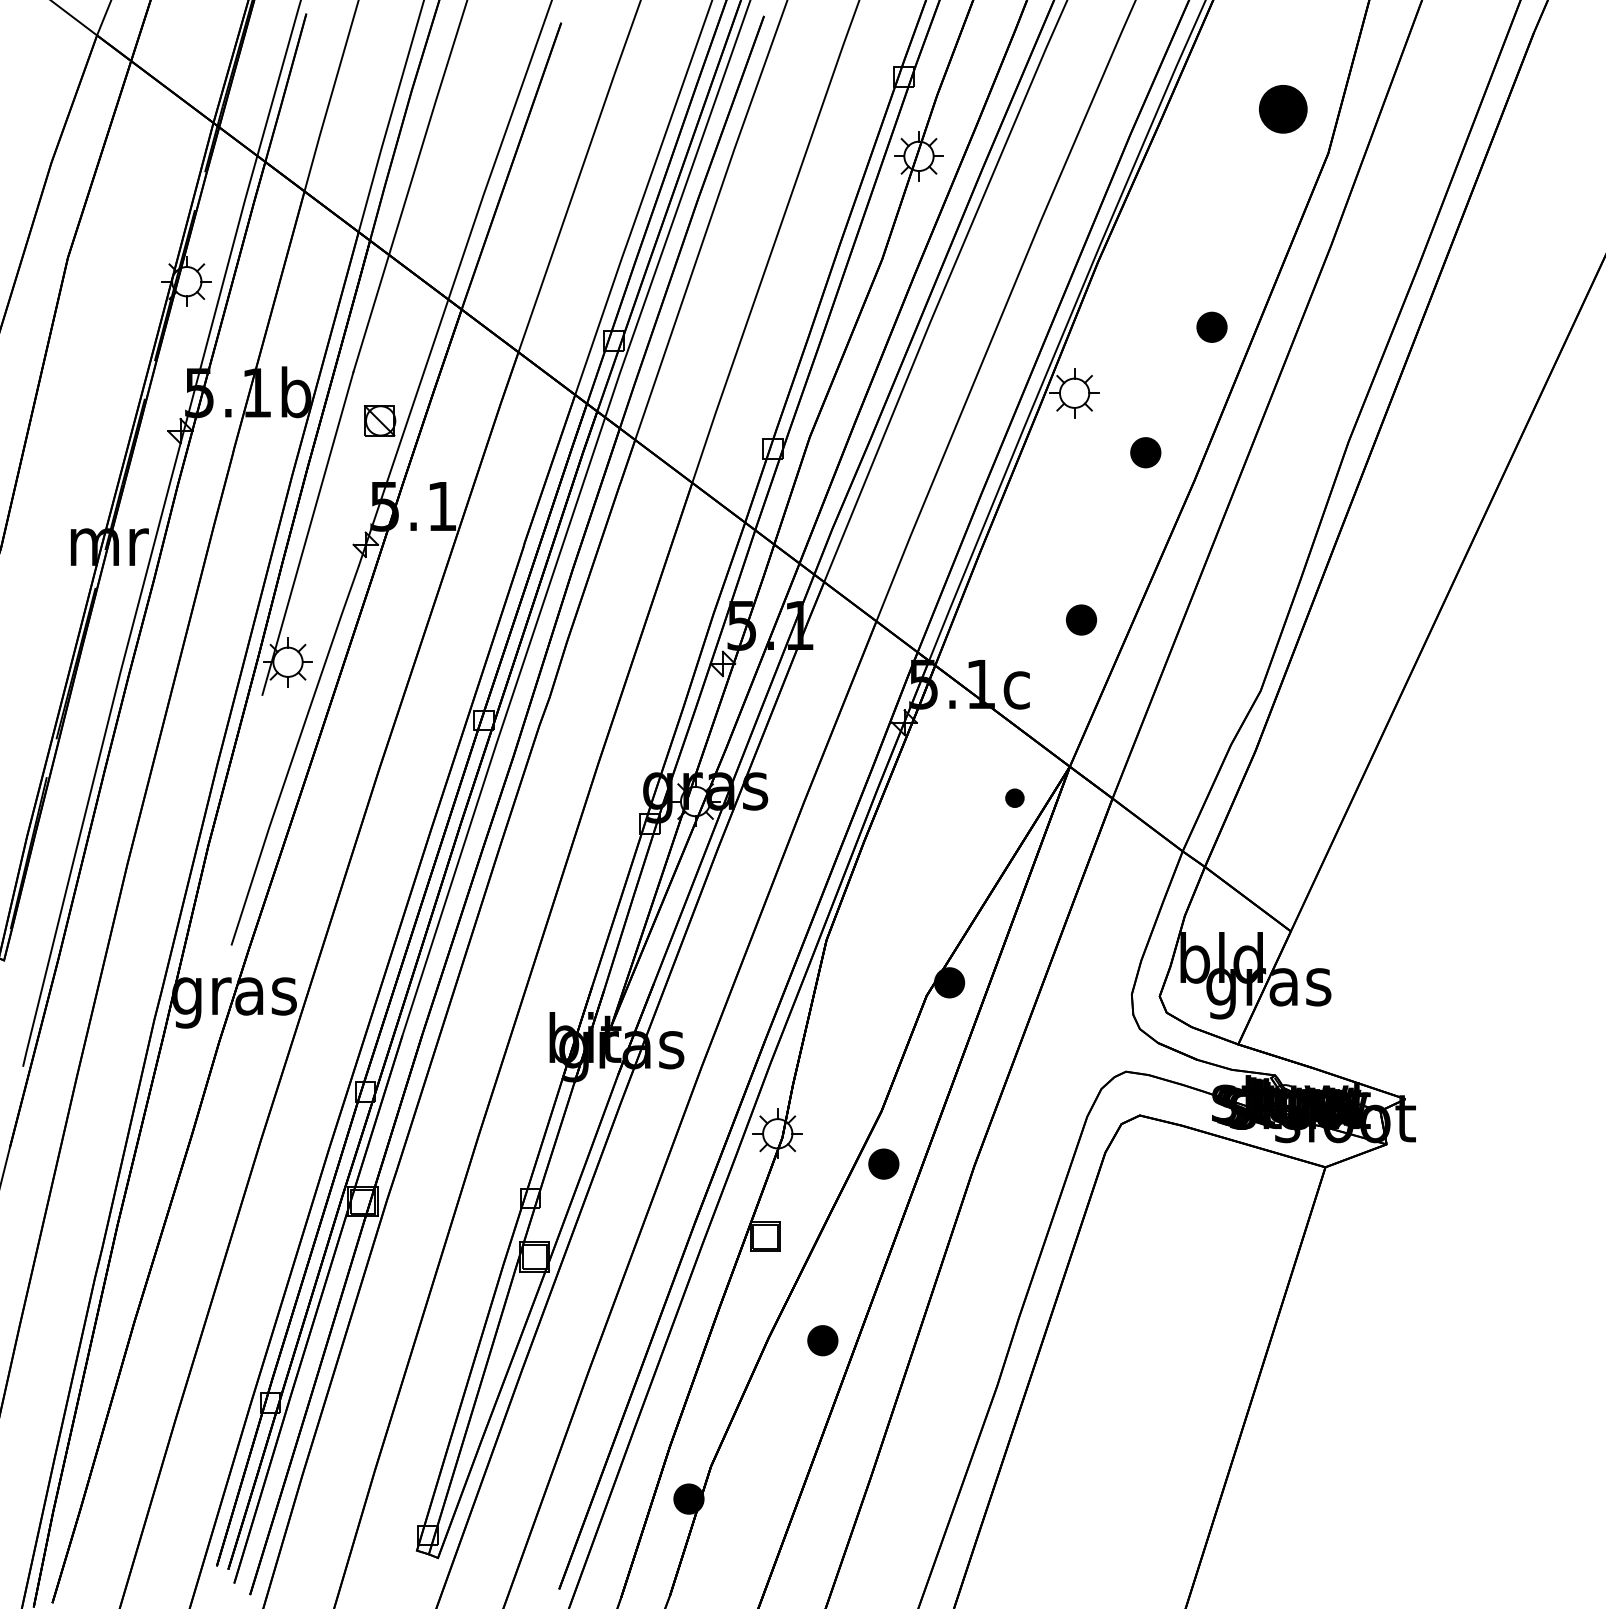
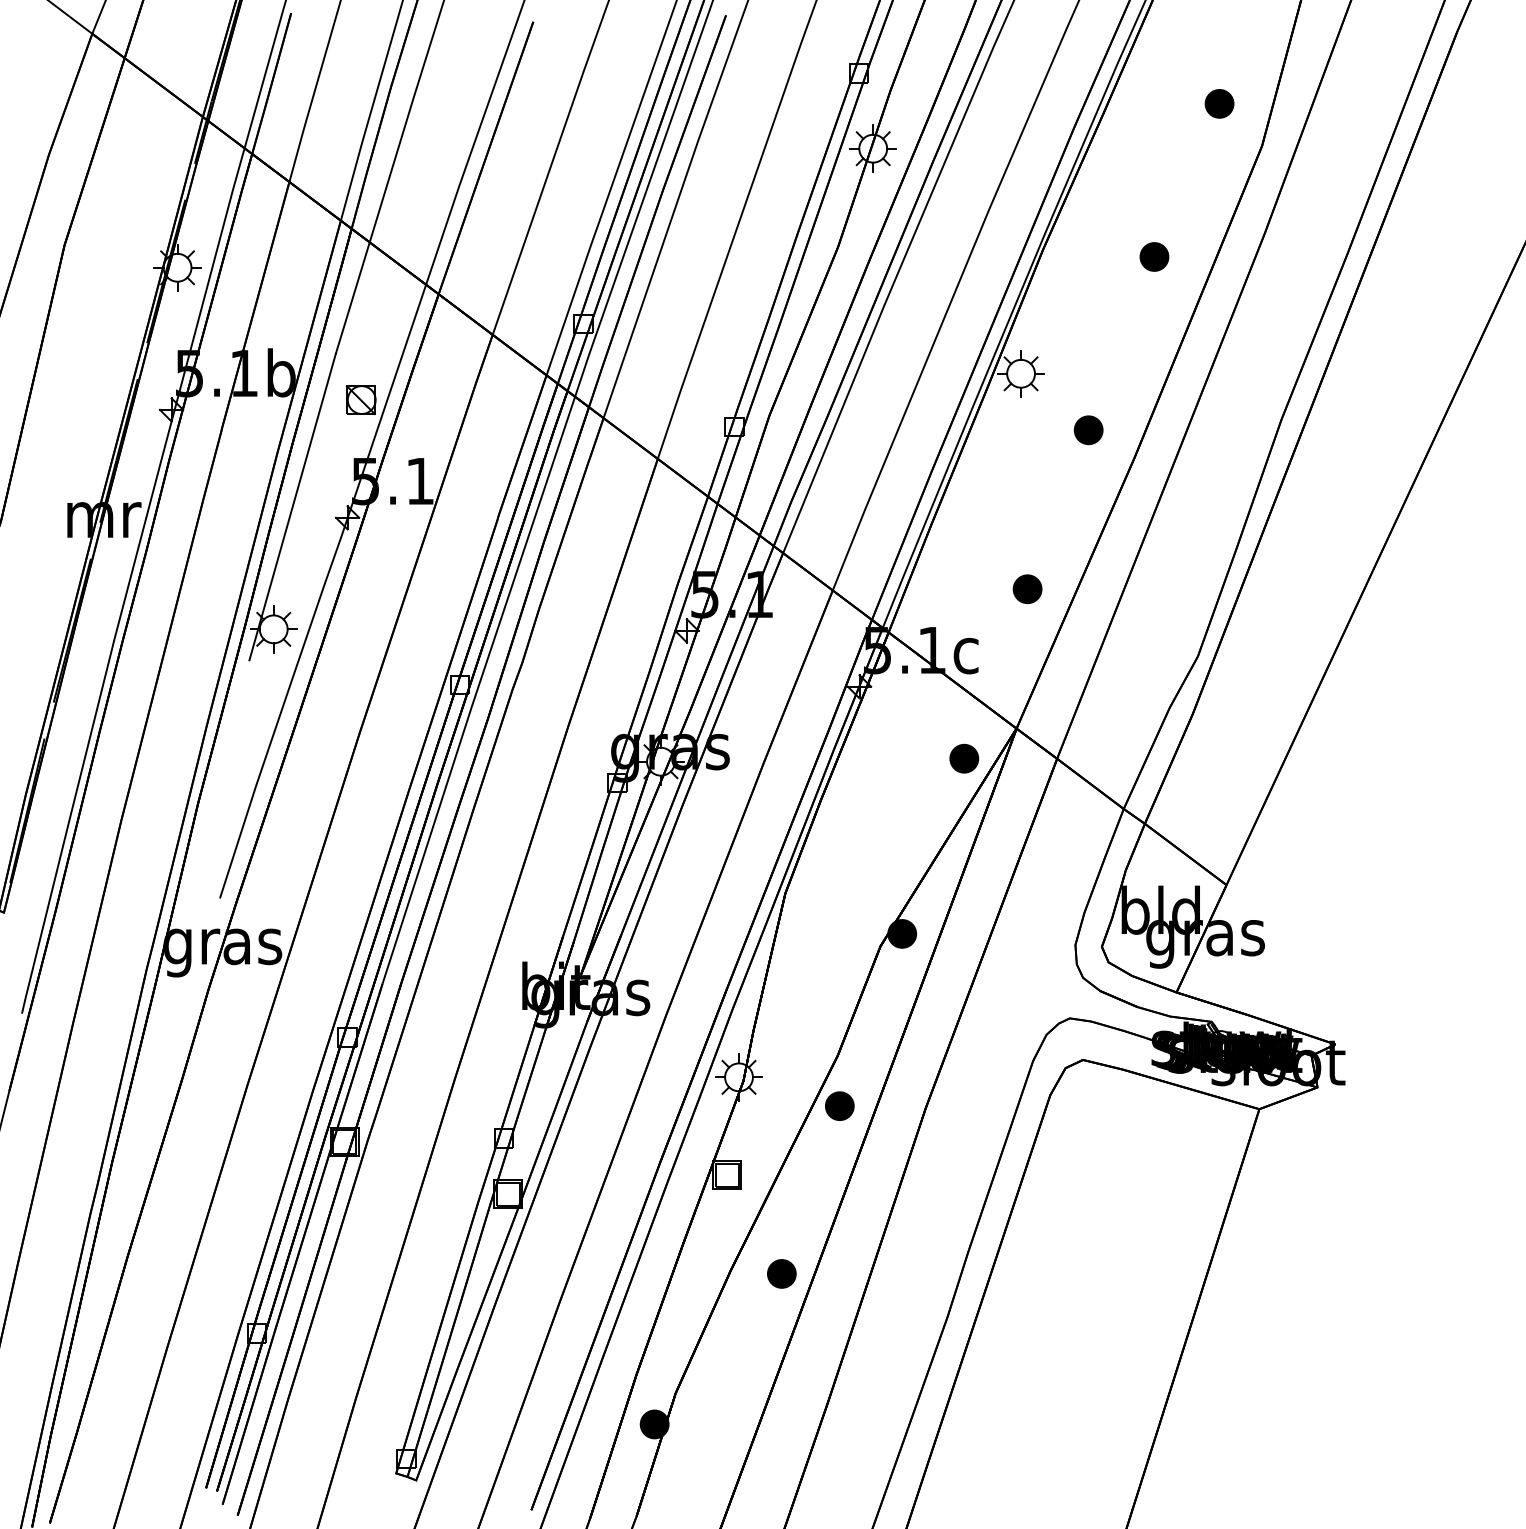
part: (1283, 108) -> (1219, 103), size x0.62
part: (1211, 326) -> (1153, 256), moved
part: (1014, 797) -> (963, 757), size x1.67

